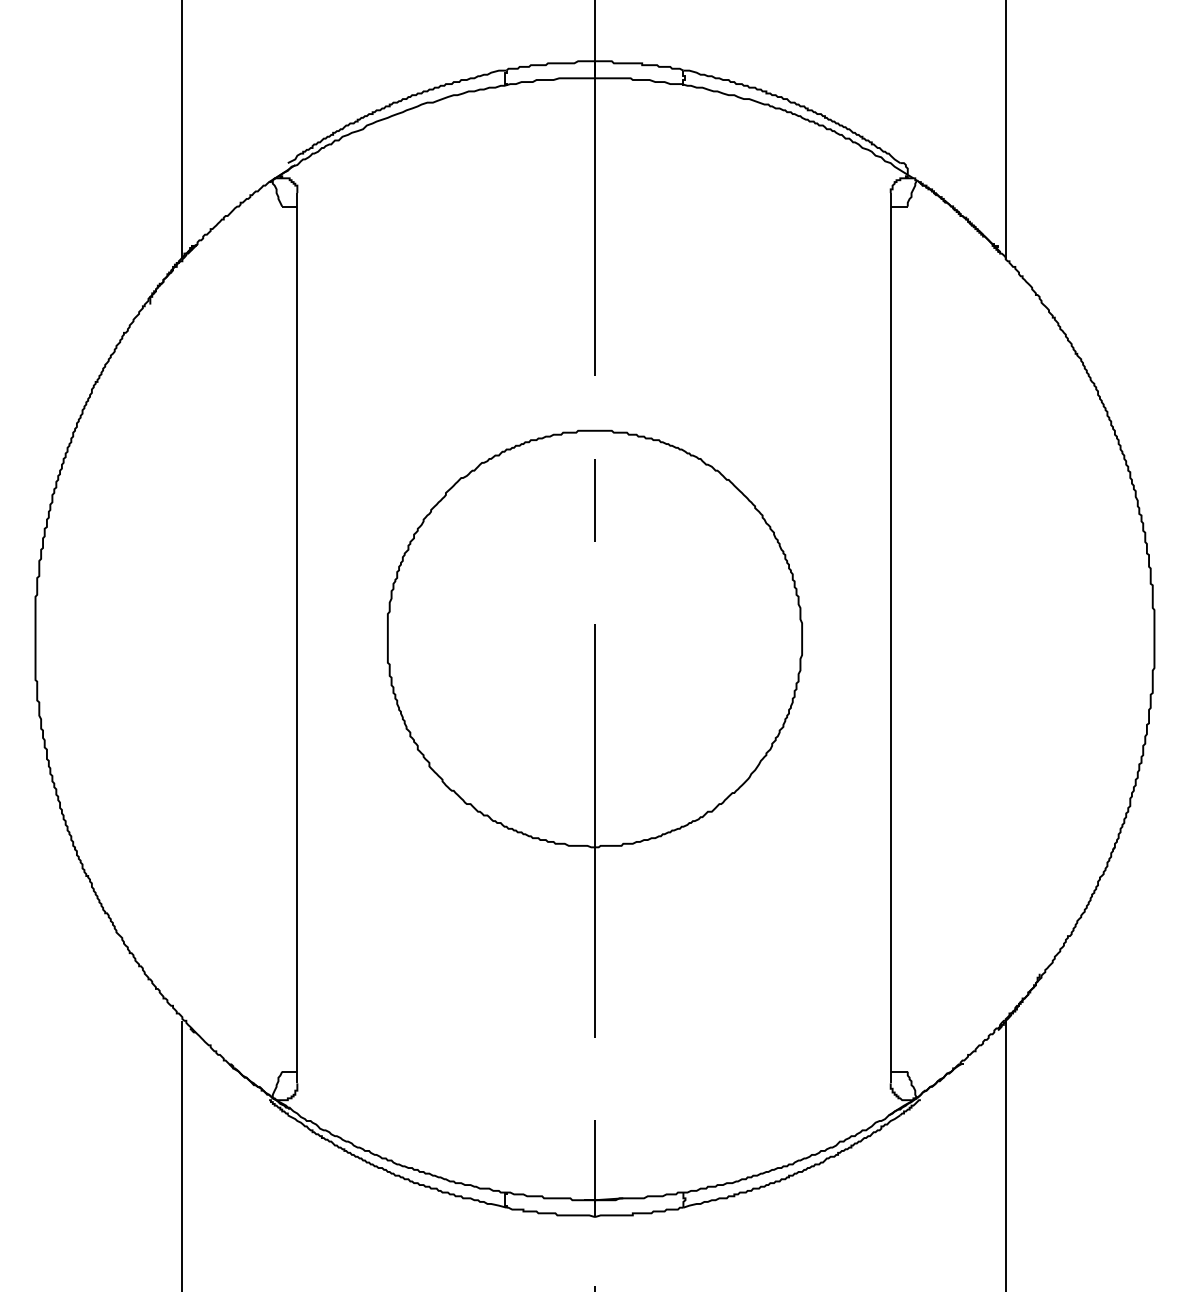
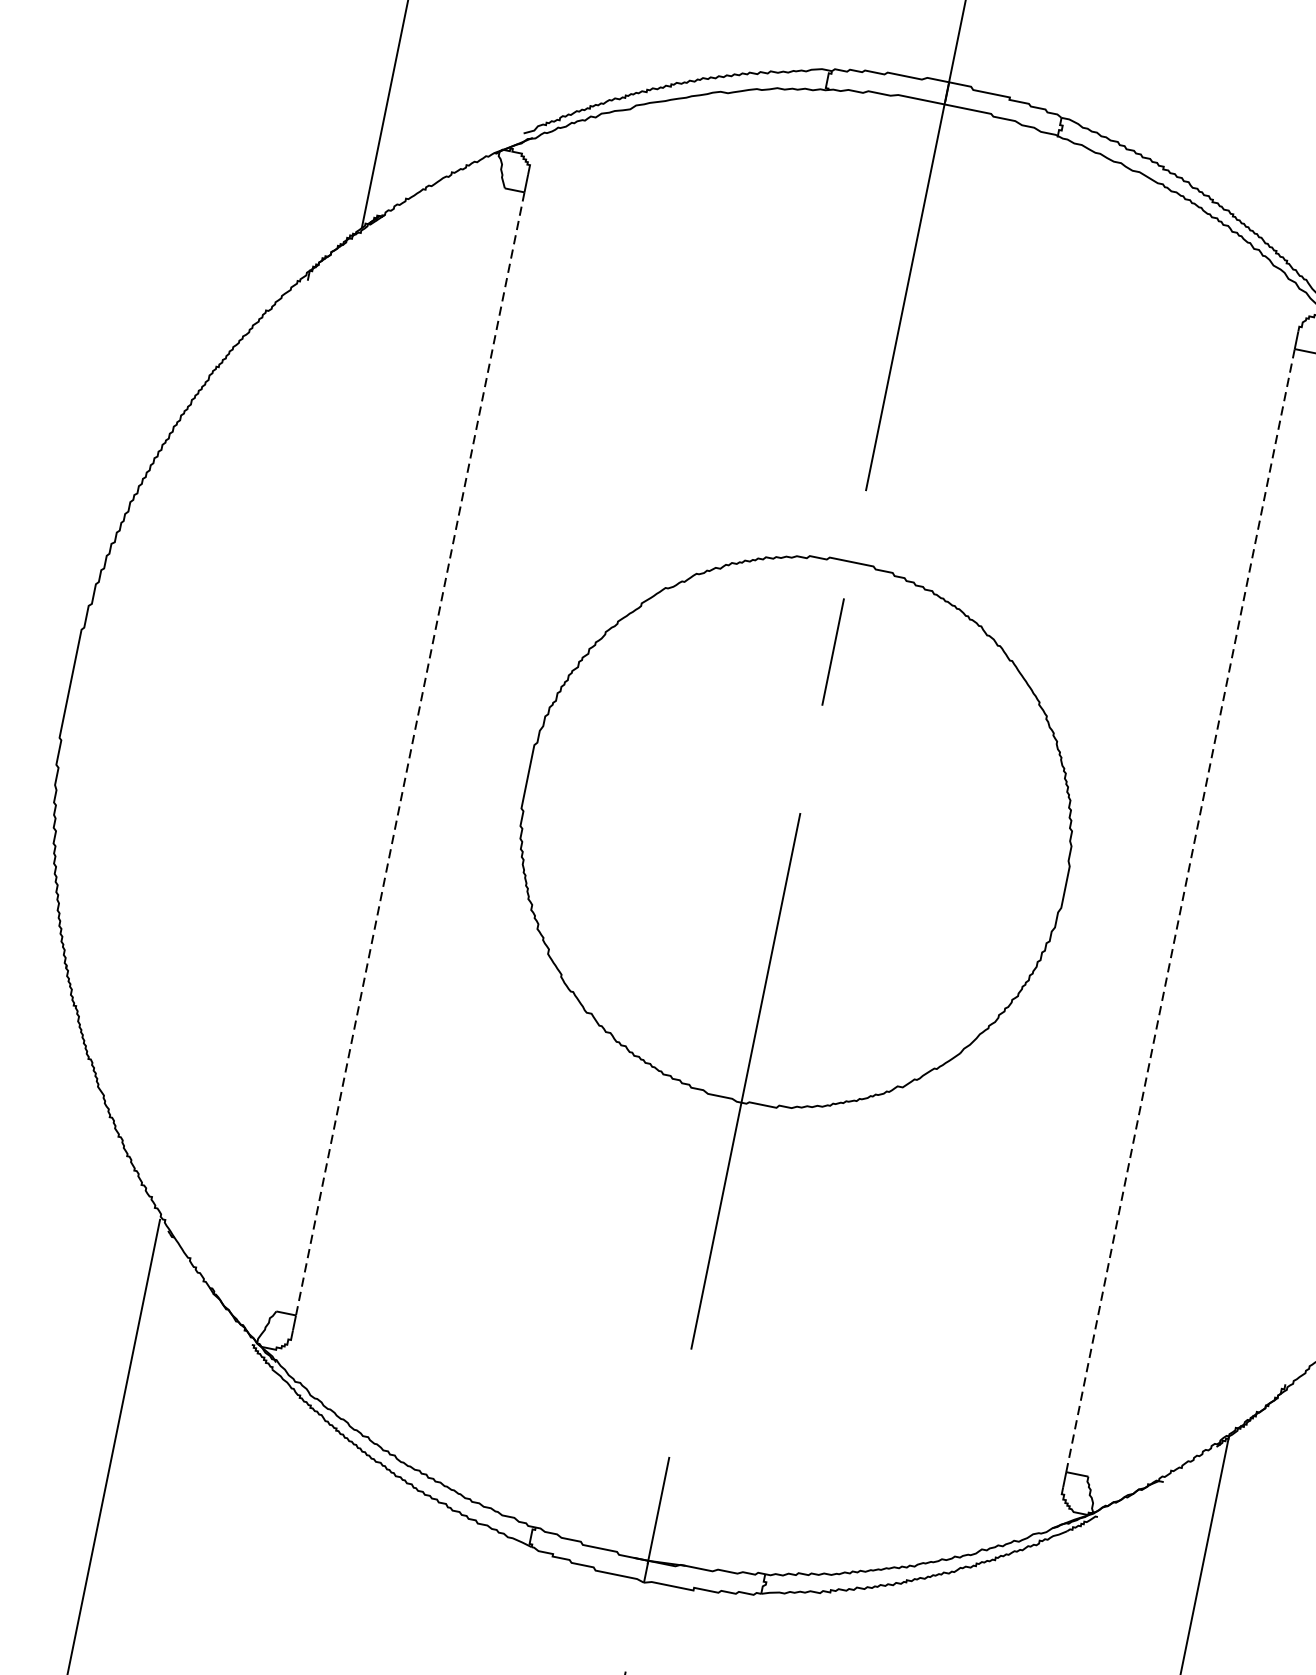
line: (297, 639) -> (410, 754), solid -> dashed
line: (890, 639) -> (1180, 910), solid -> dashed

